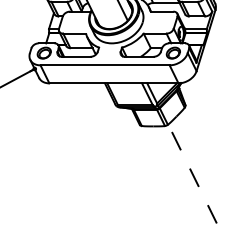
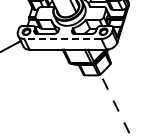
line: (104, 64) -> (62, 38), solid -> dashed

